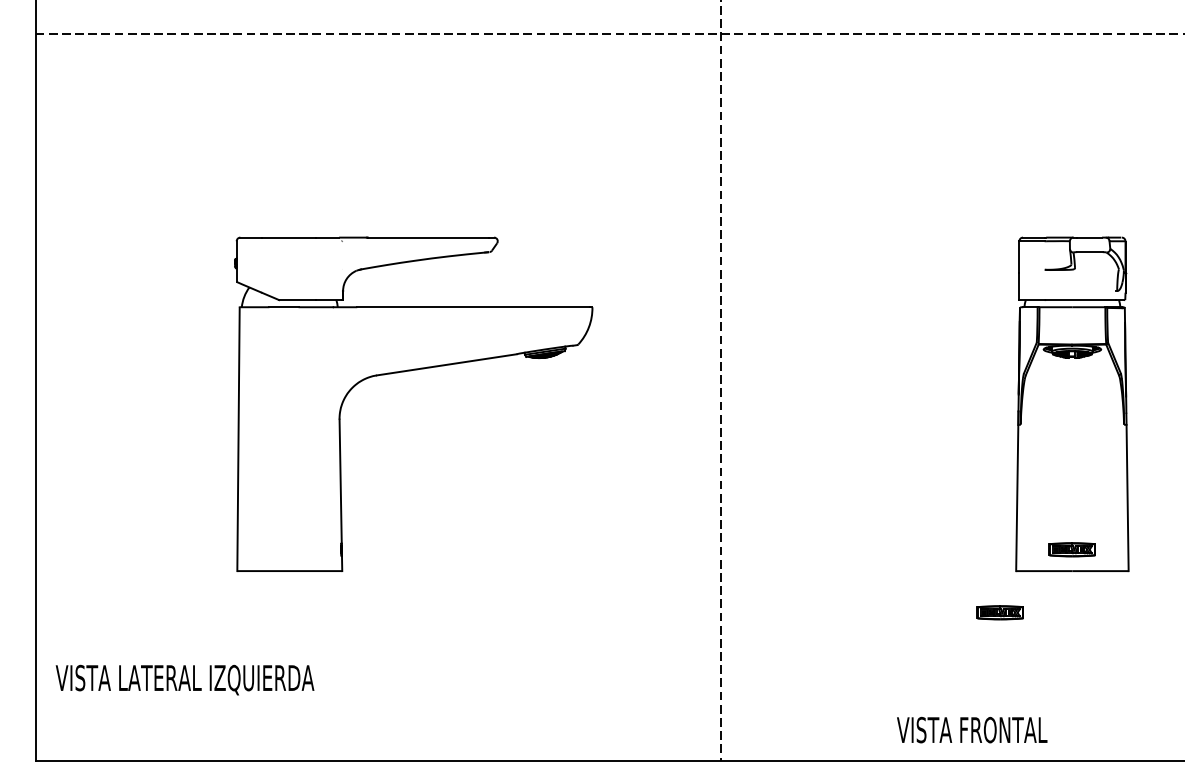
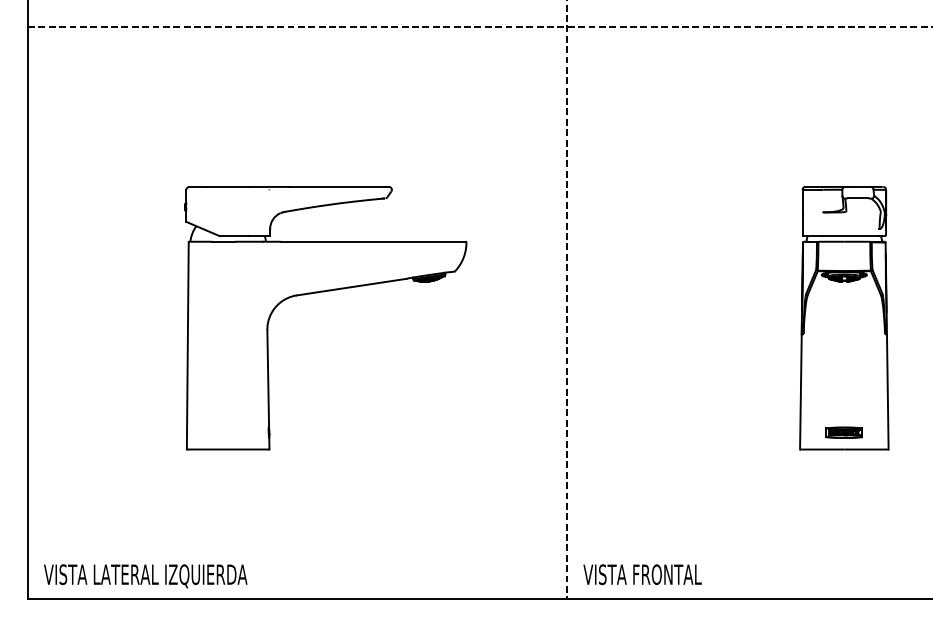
part: (999, 612) -> (786, 482), removed
text: (184, 679) -> (145, 575), moved
text: (972, 729) -> (642, 574), moved

